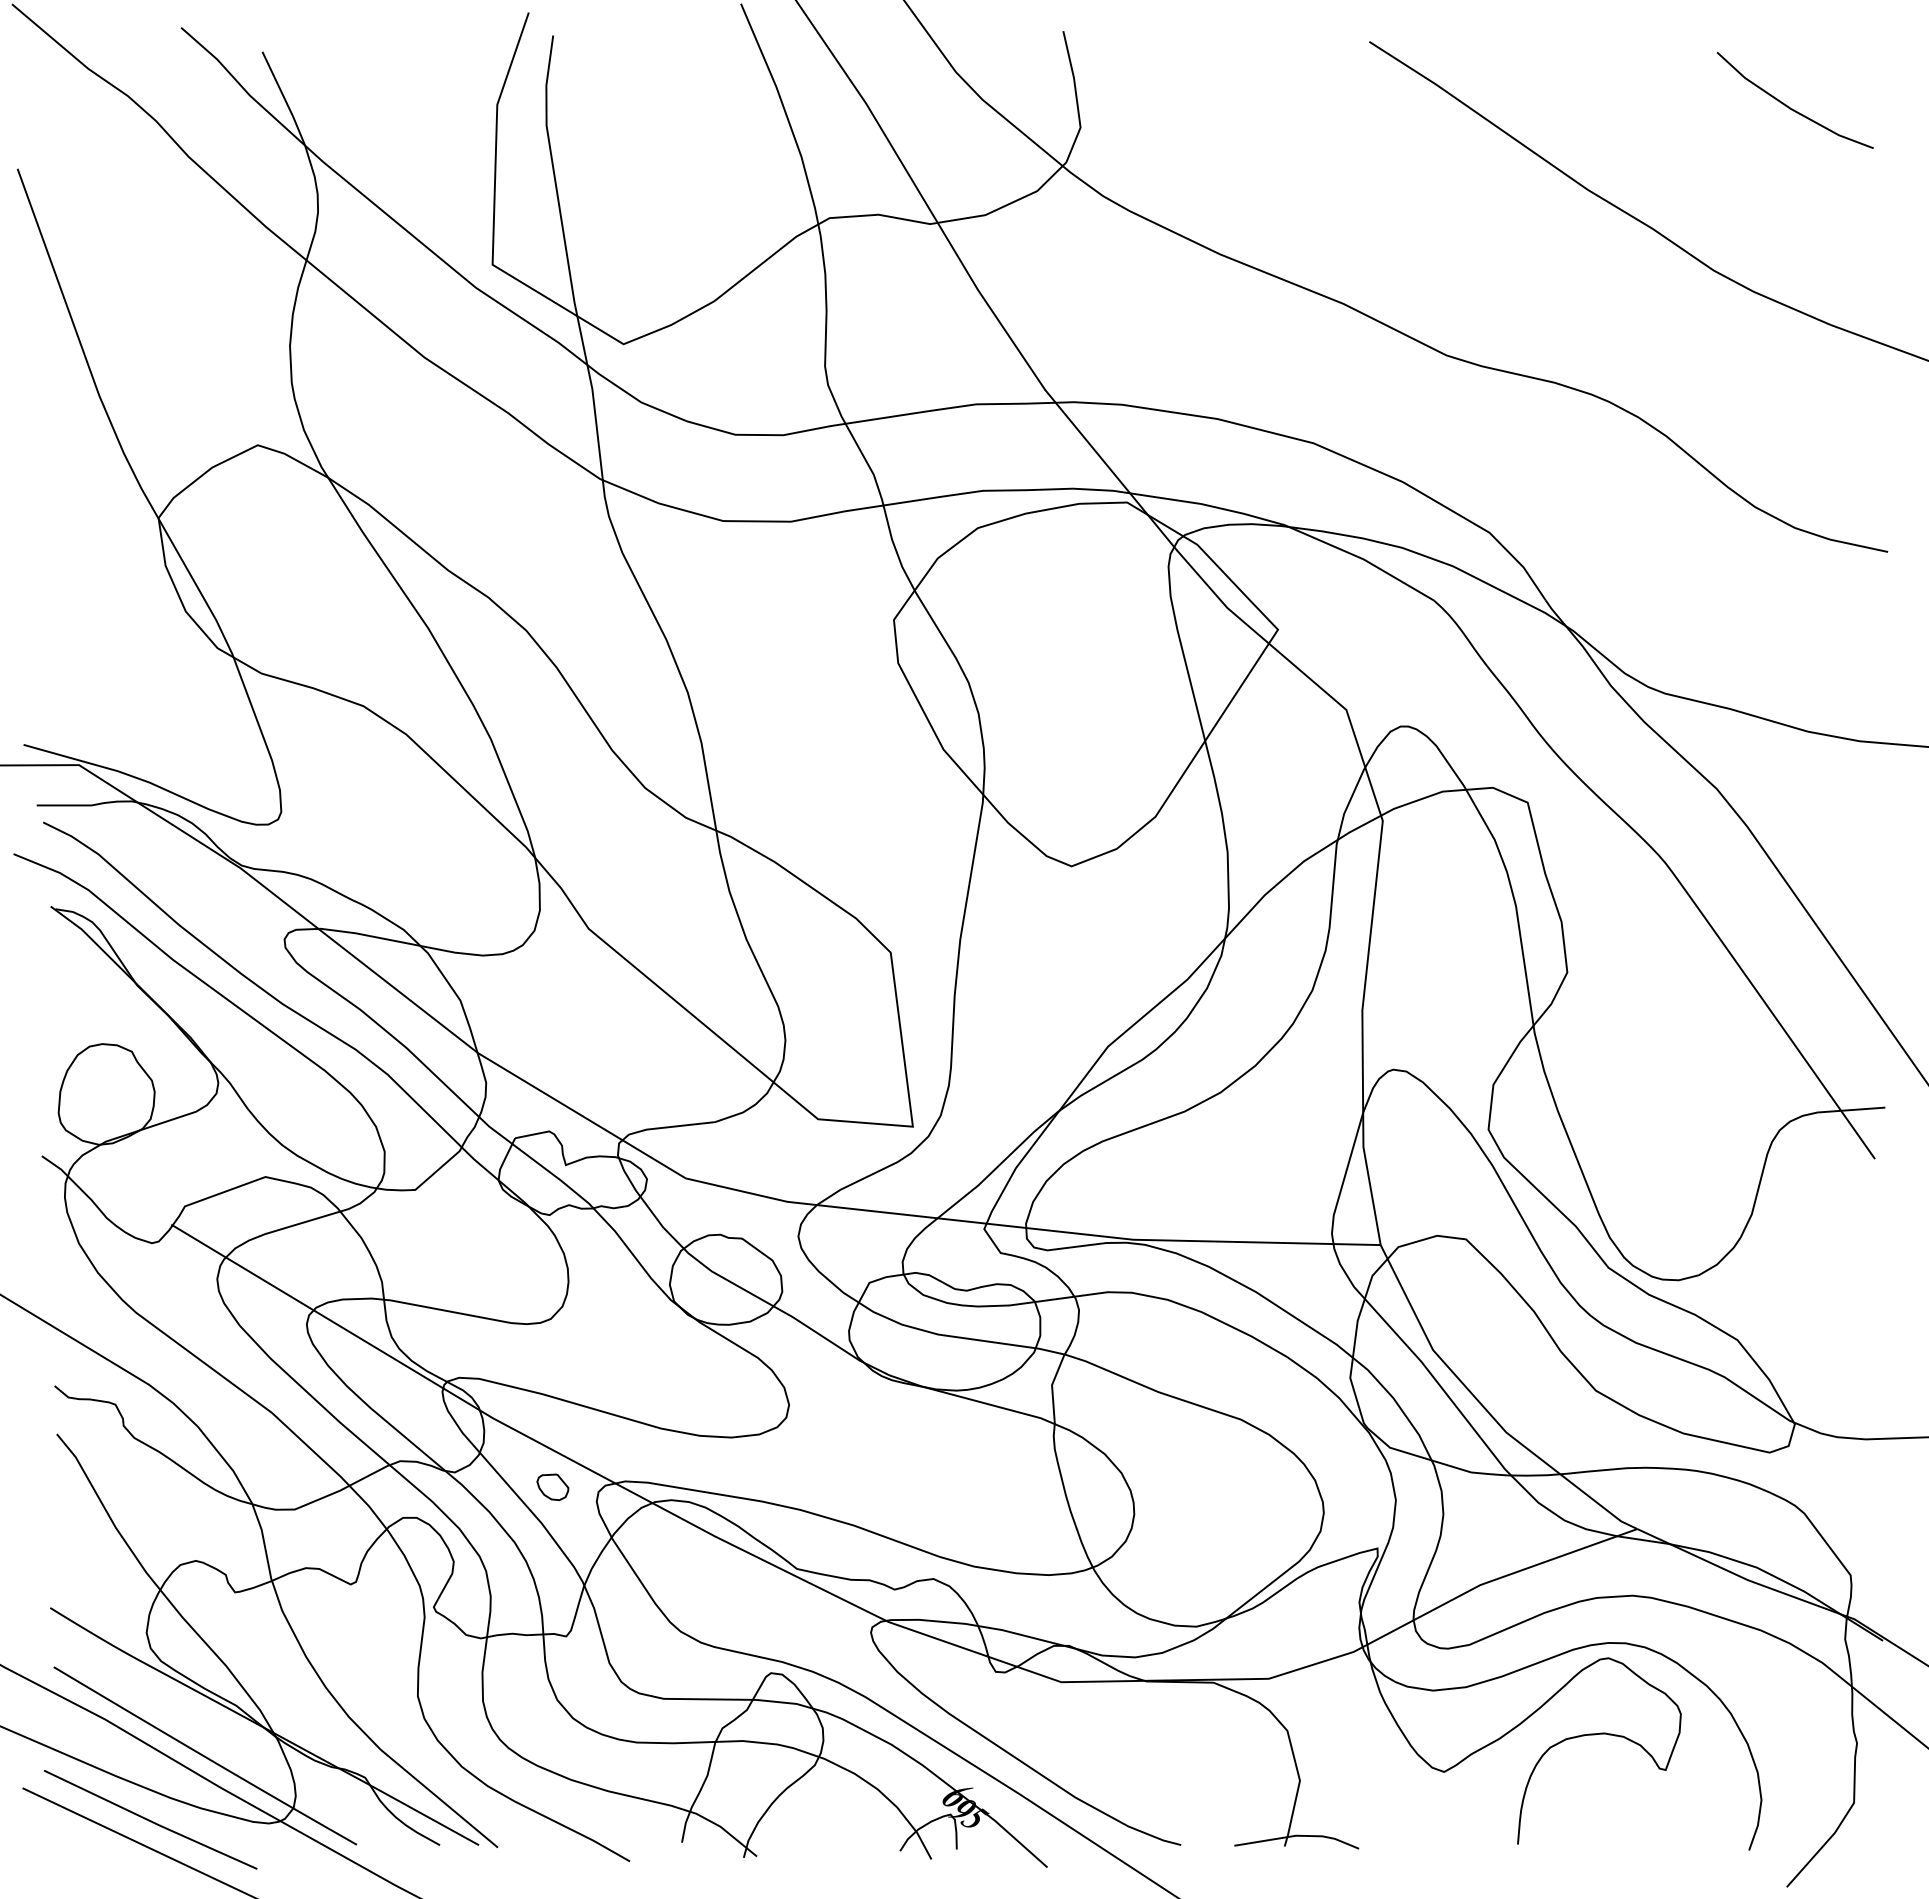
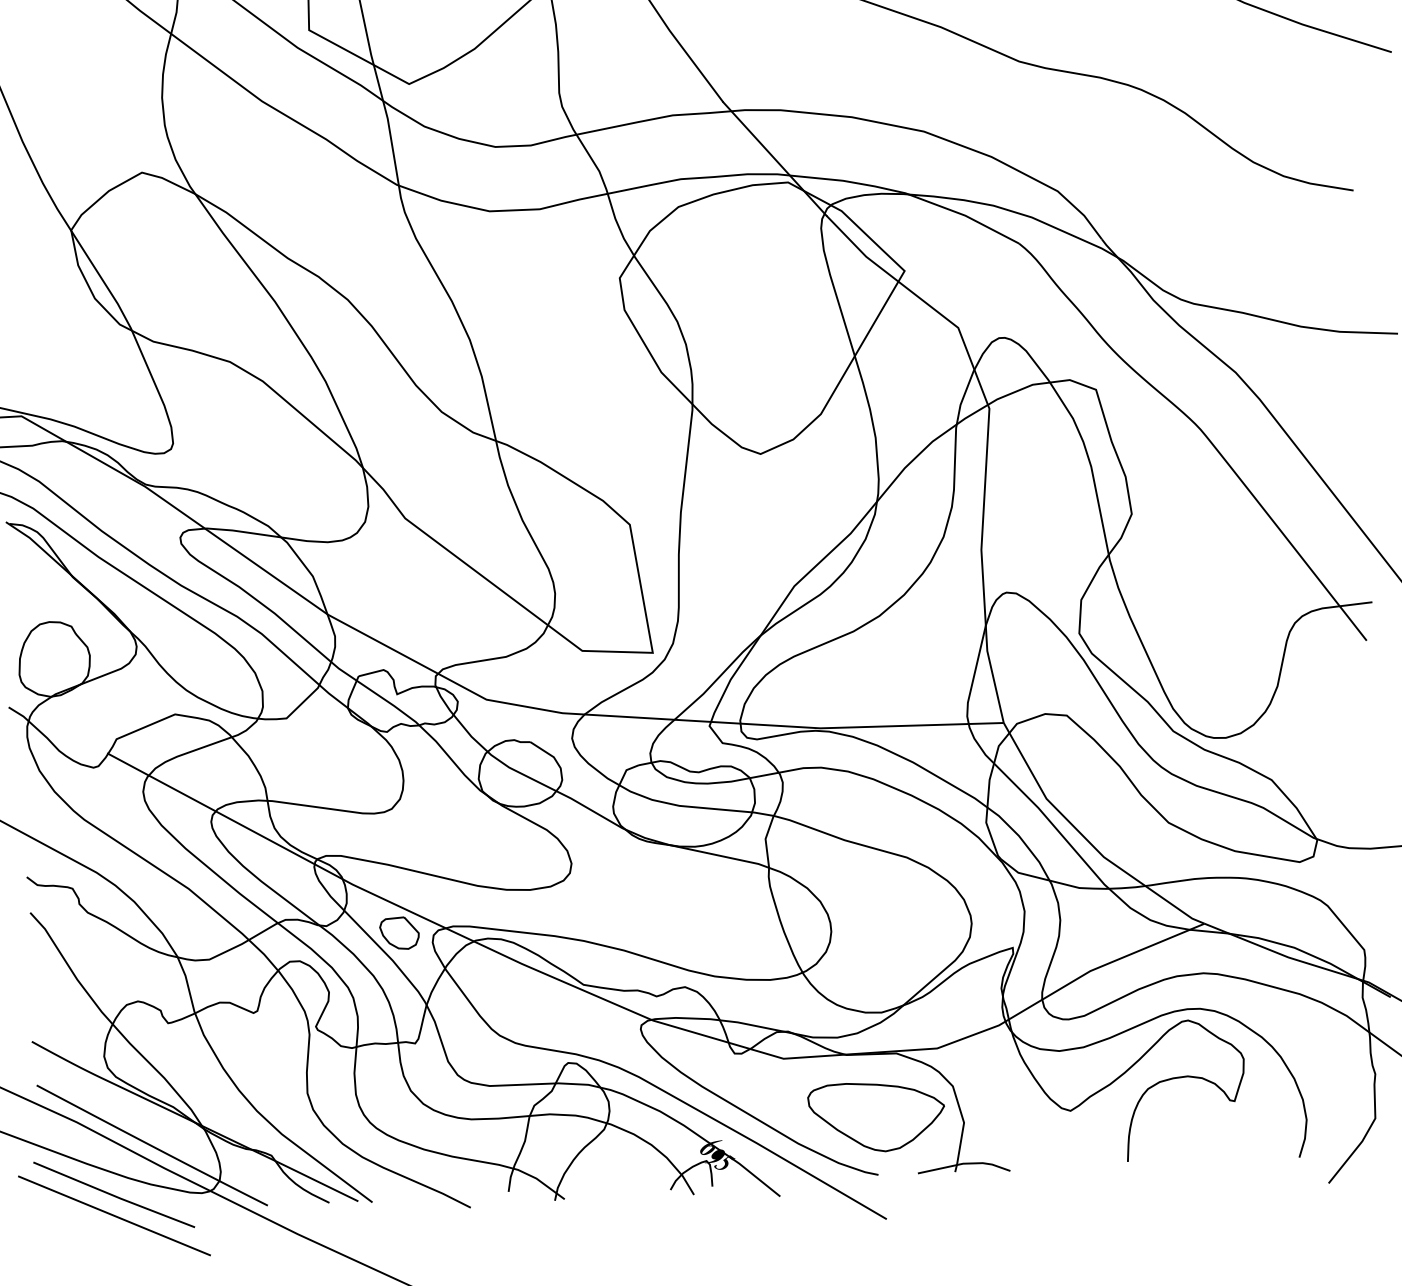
part: (552, 1487) -> (399, 933), size x1.67
part: (1182, 1766) -> (876, 1116), added

